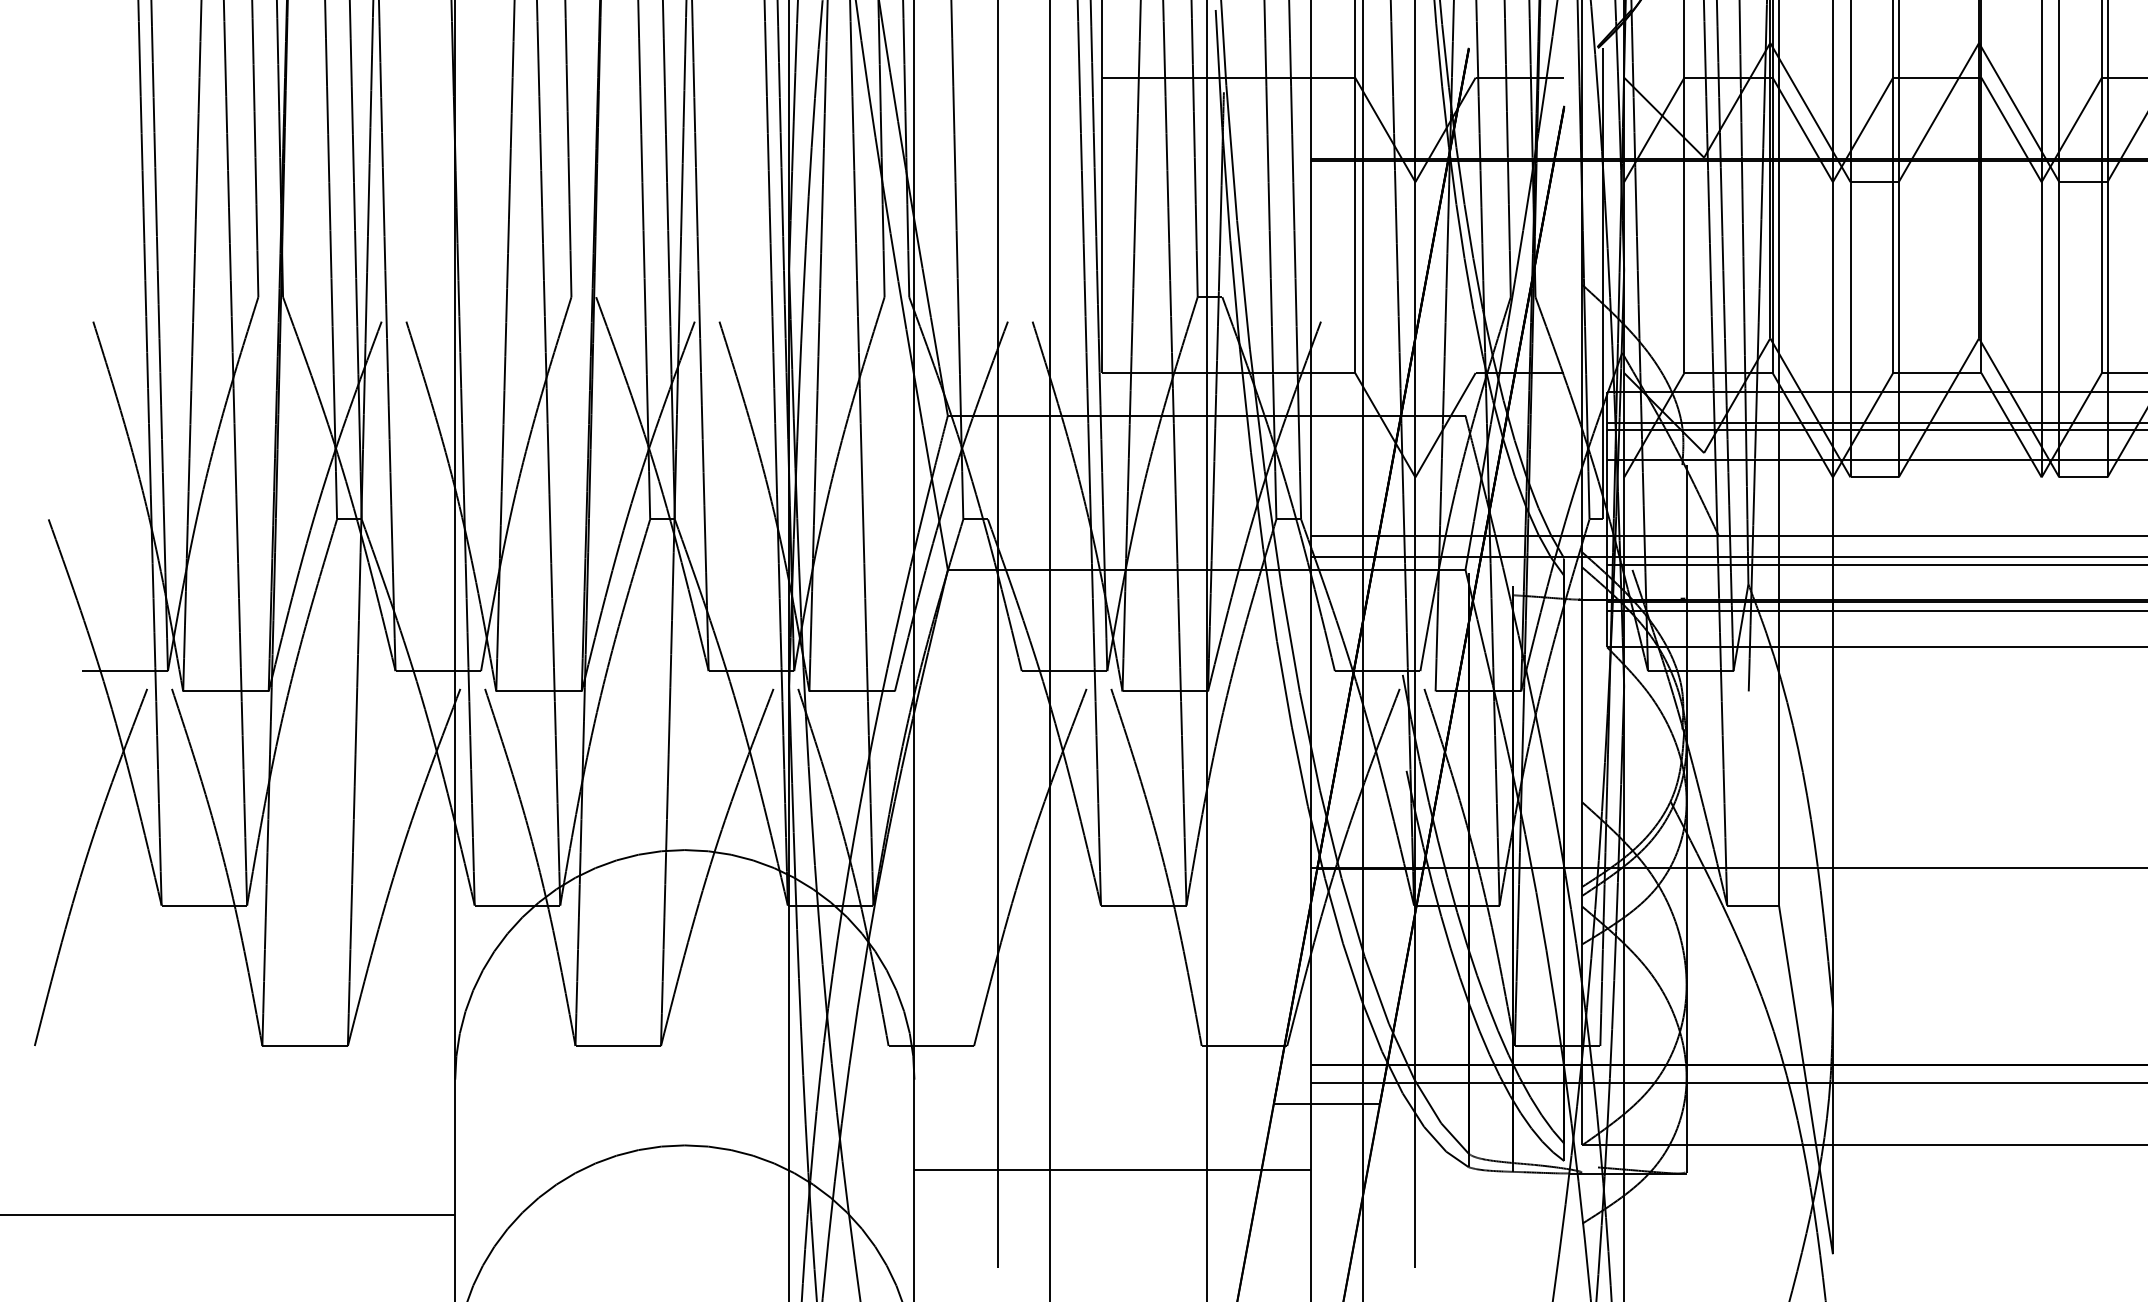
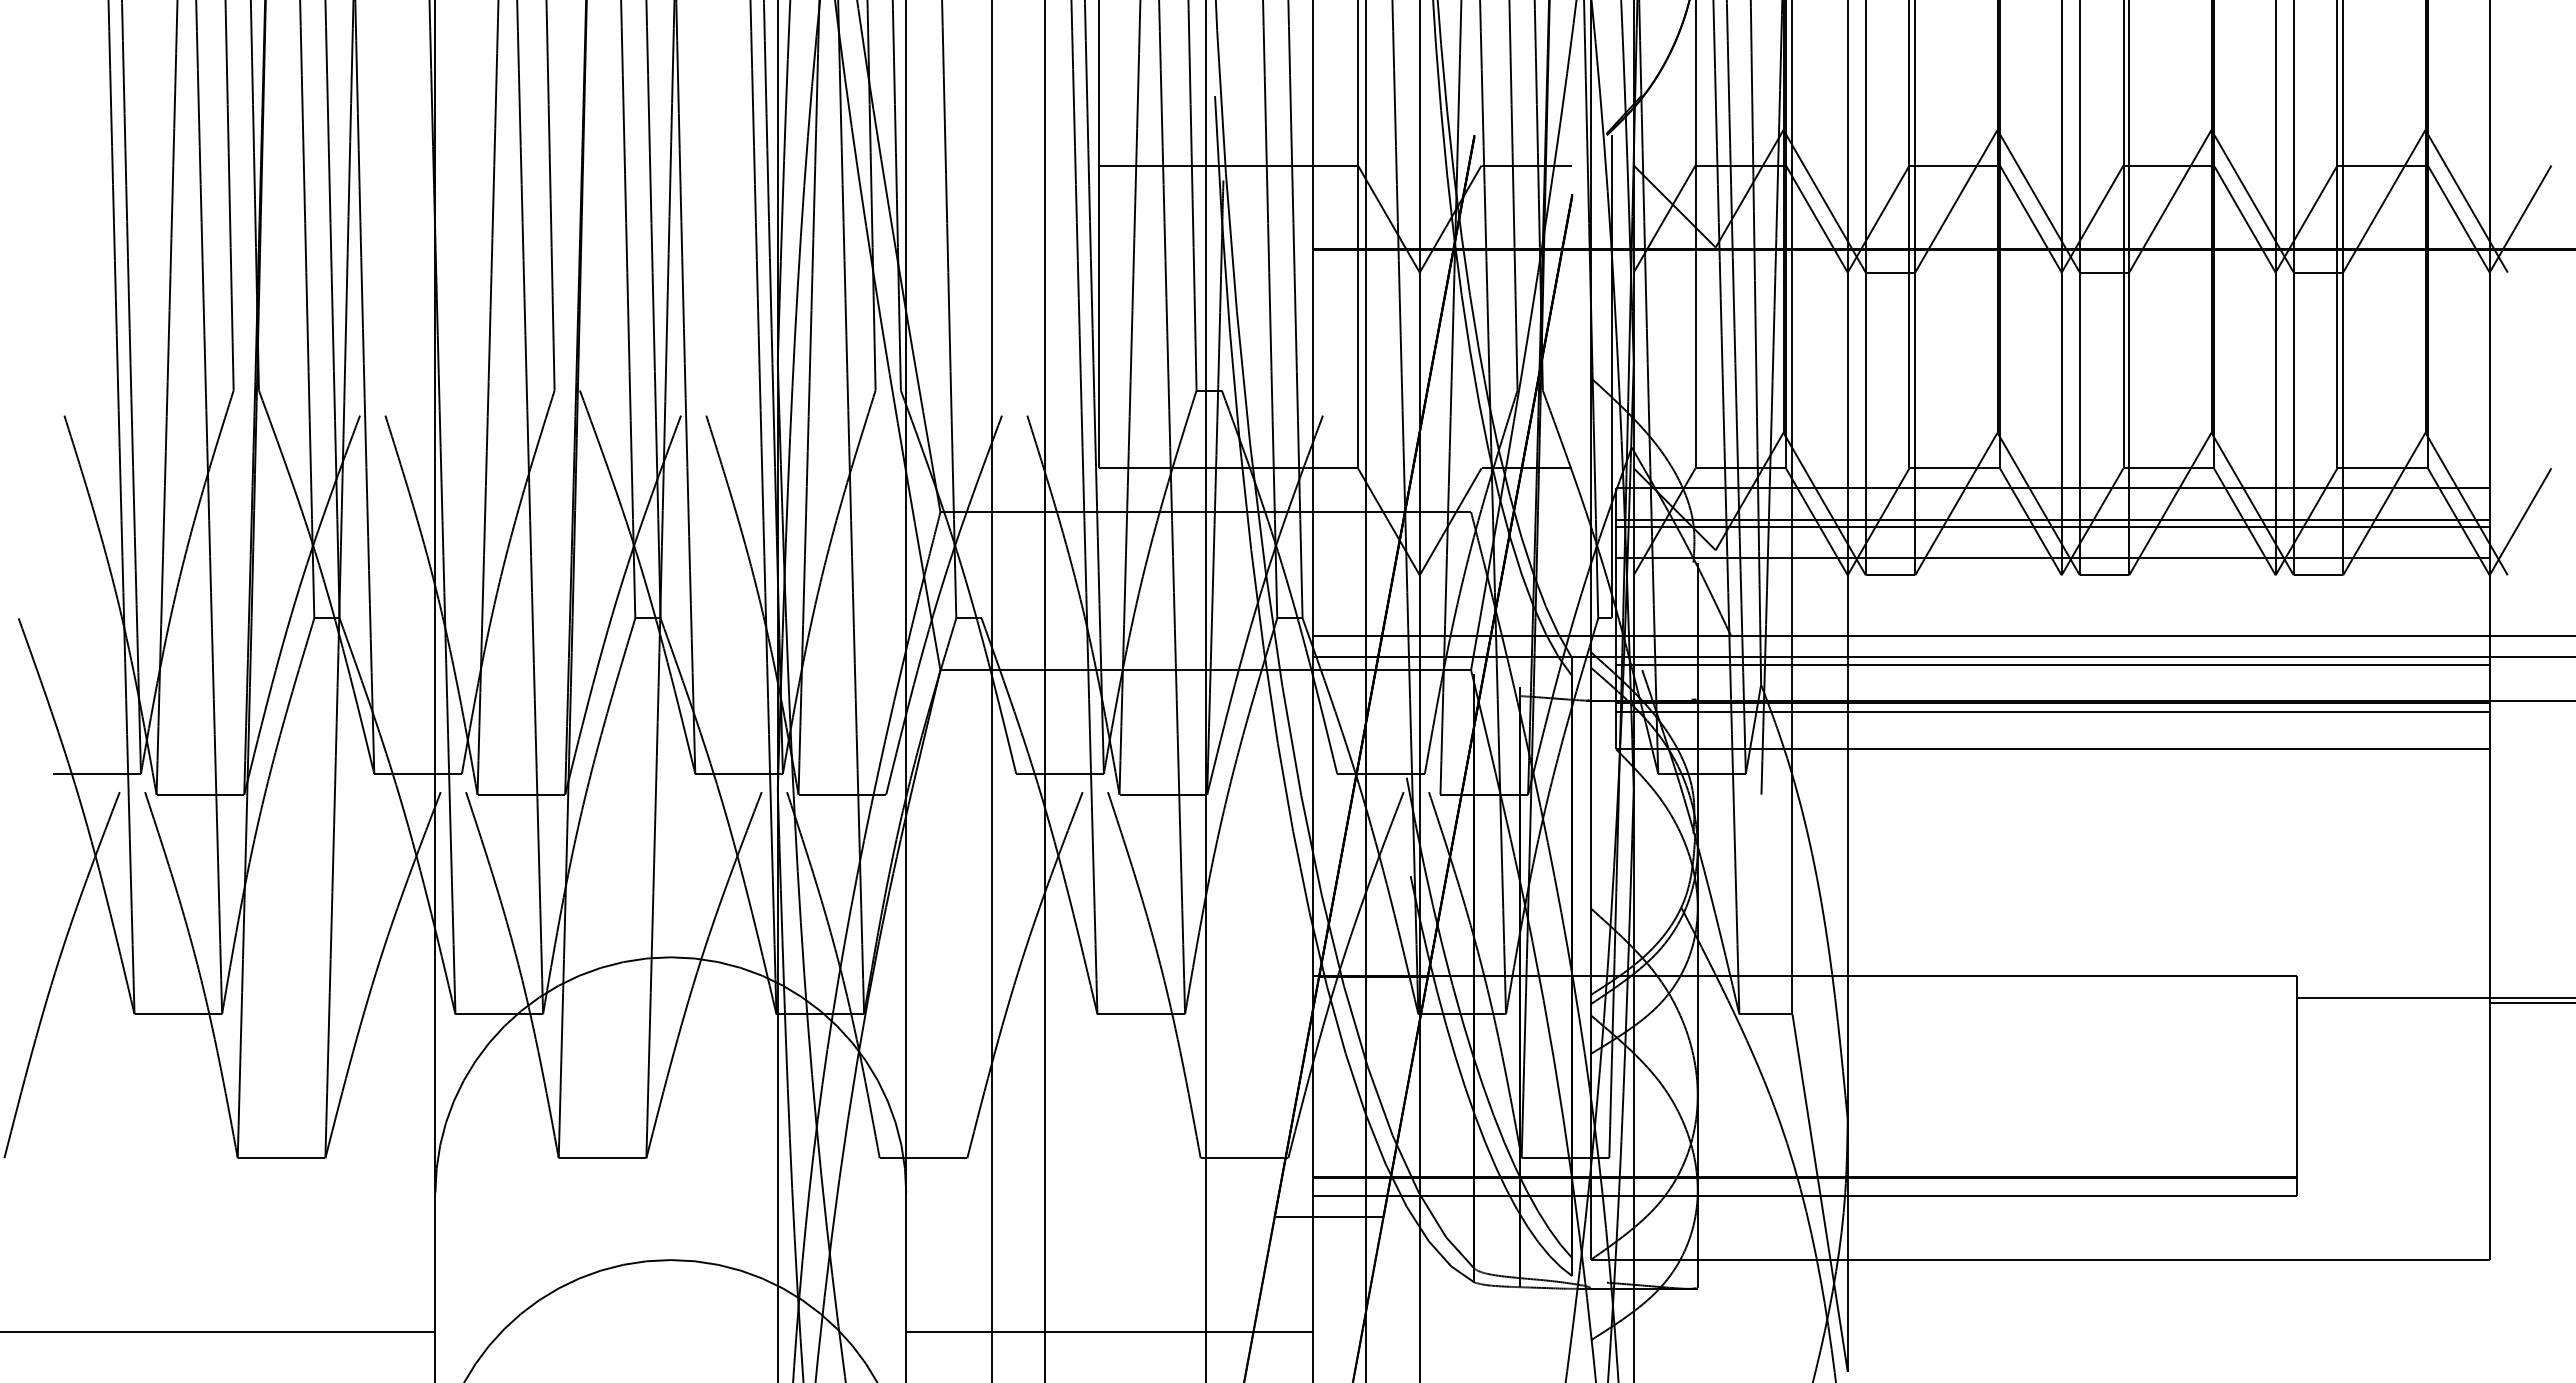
line: (1112, 1170) -> (1109, 1331), moved

